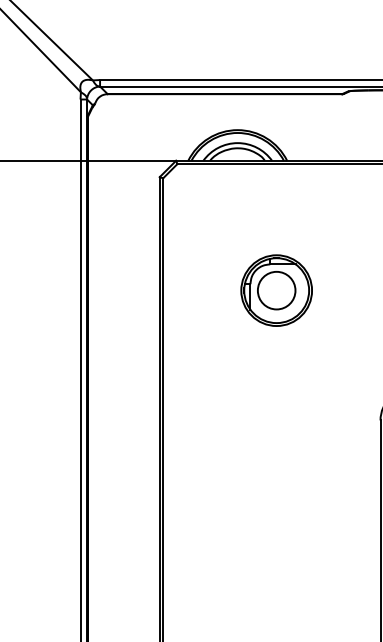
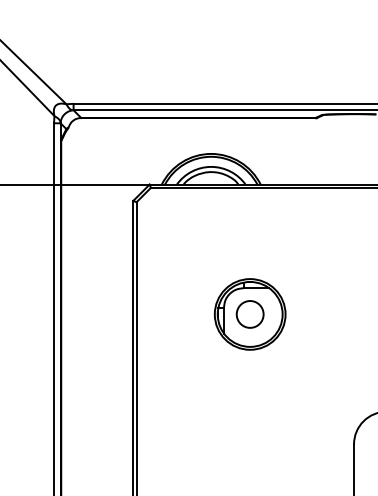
circle: (276, 290) -> (250, 314), size x0.71

